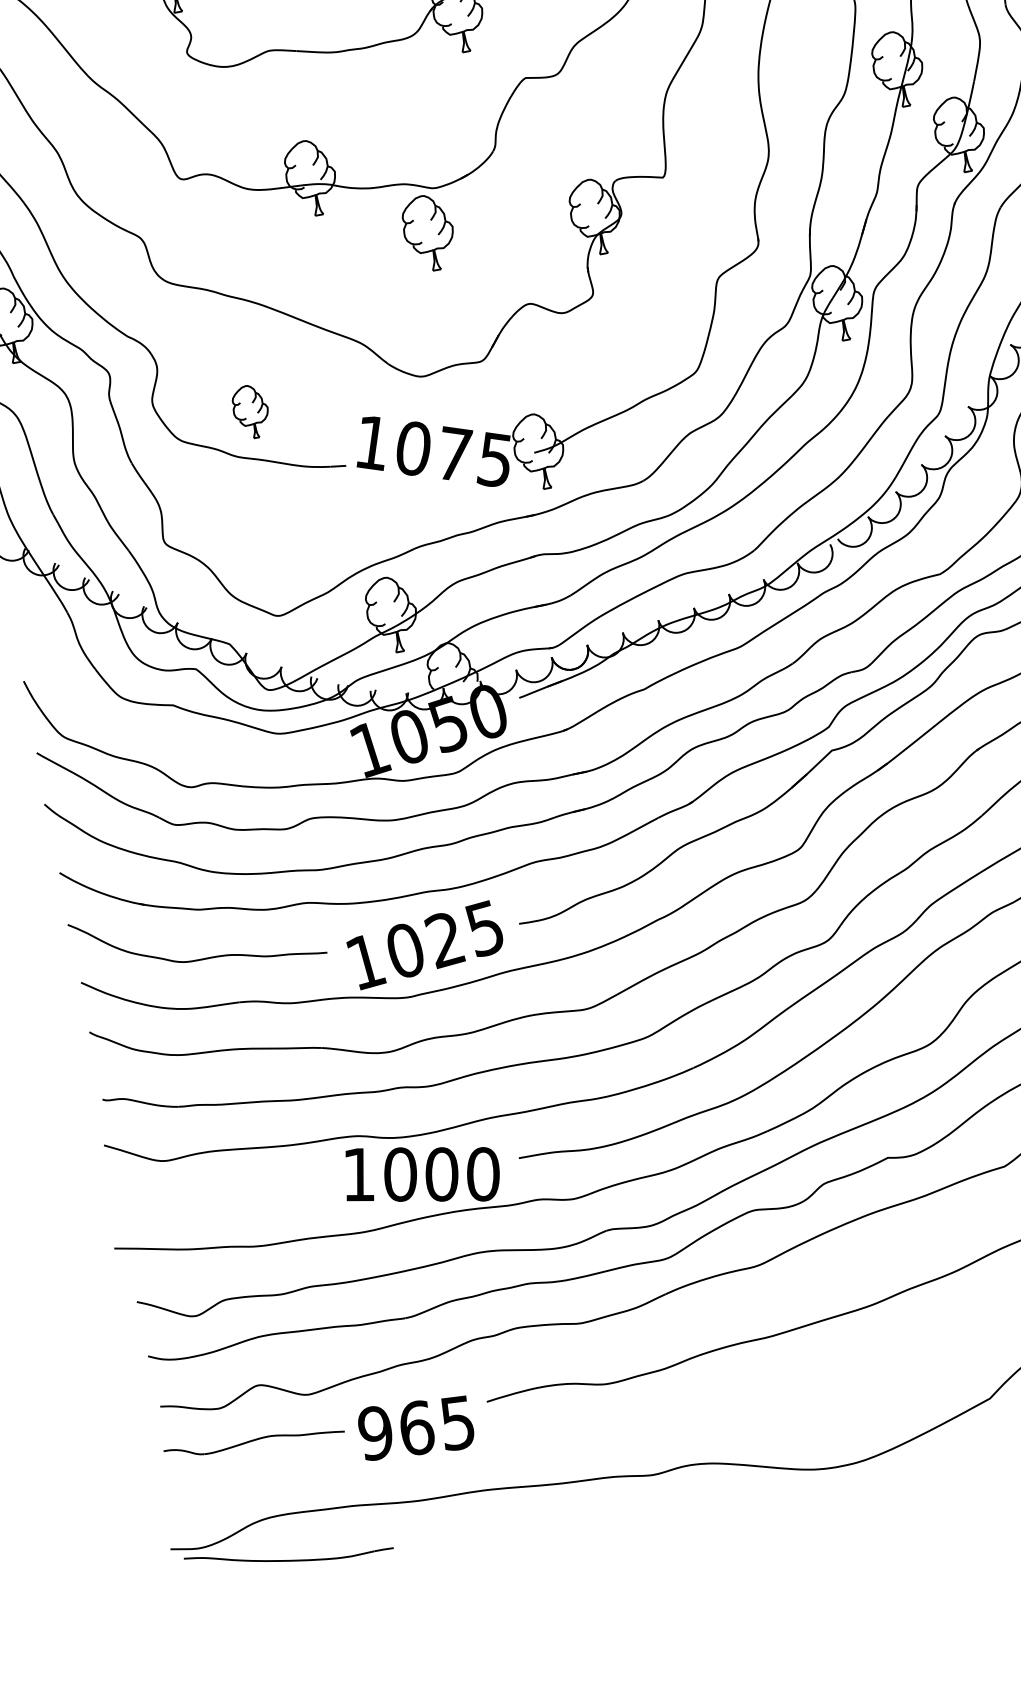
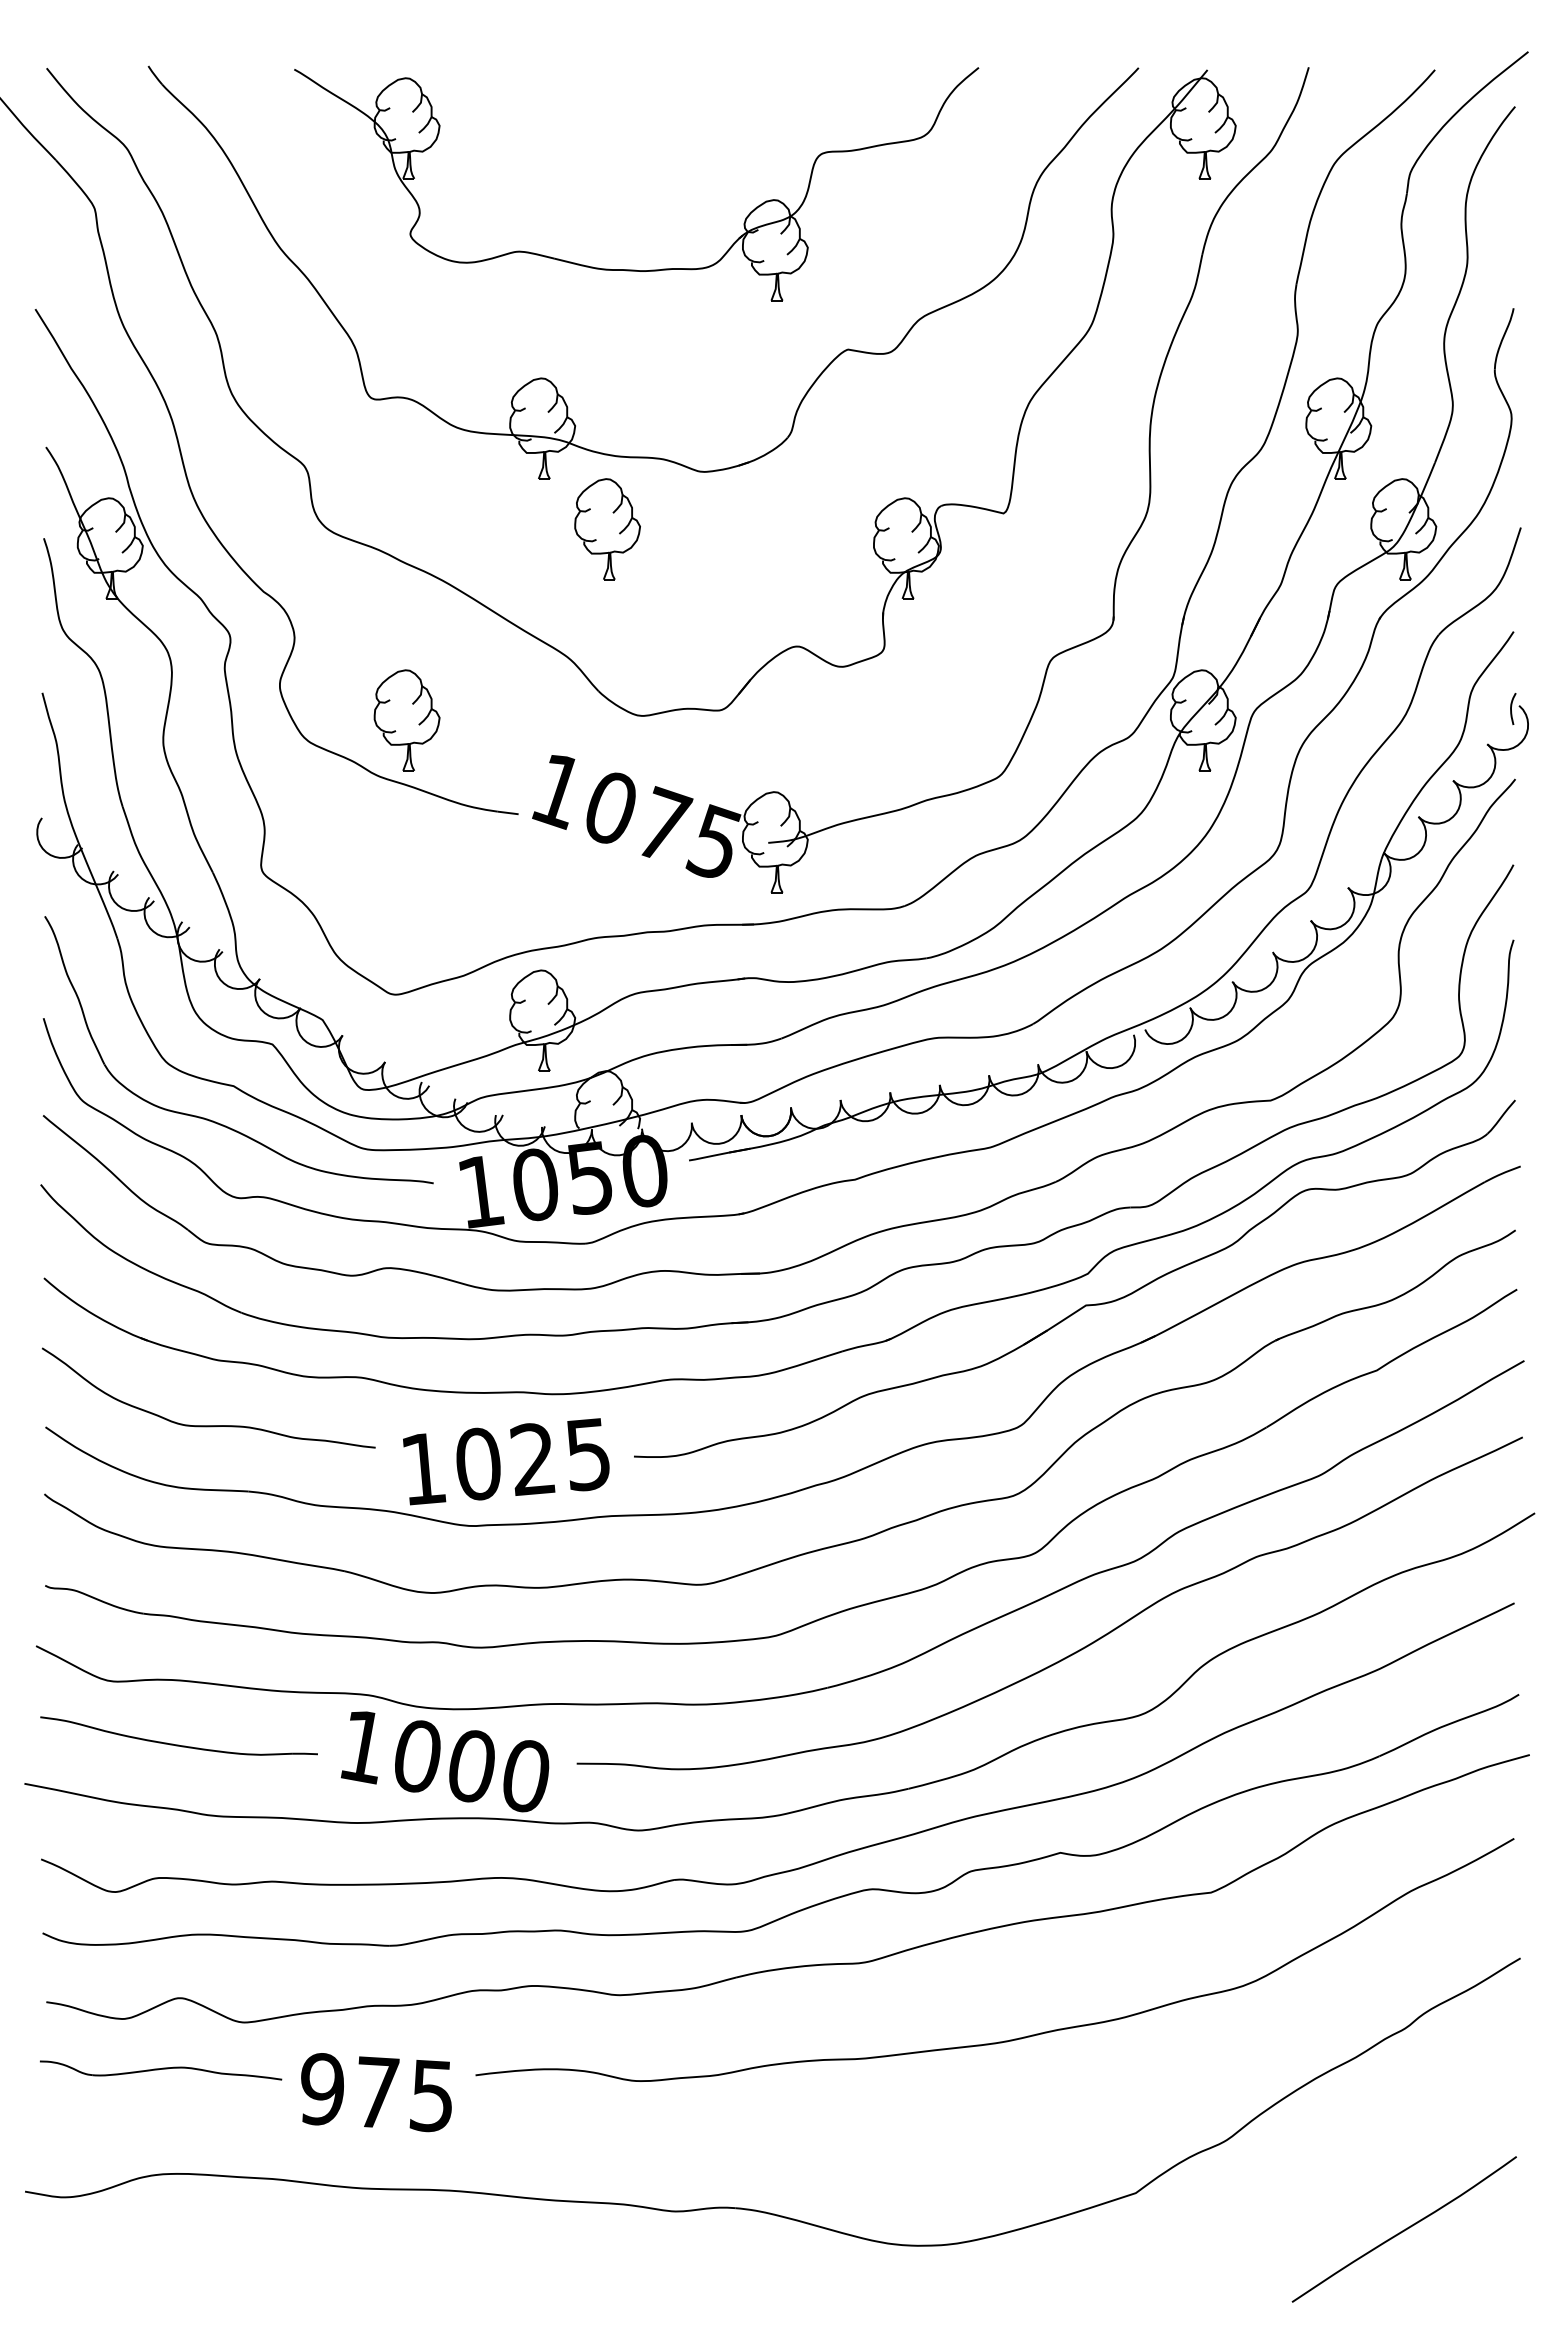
part: (428, 233) -> (607, 529), moved
part: (250, 412) -> (406, 720), size x1.43
part: (163, 733) -> (213, 1120), added
text: (416, 1428) -> (377, 2092), 965 -> 975
part: (289, 1559) -> (178, 1744), moved

